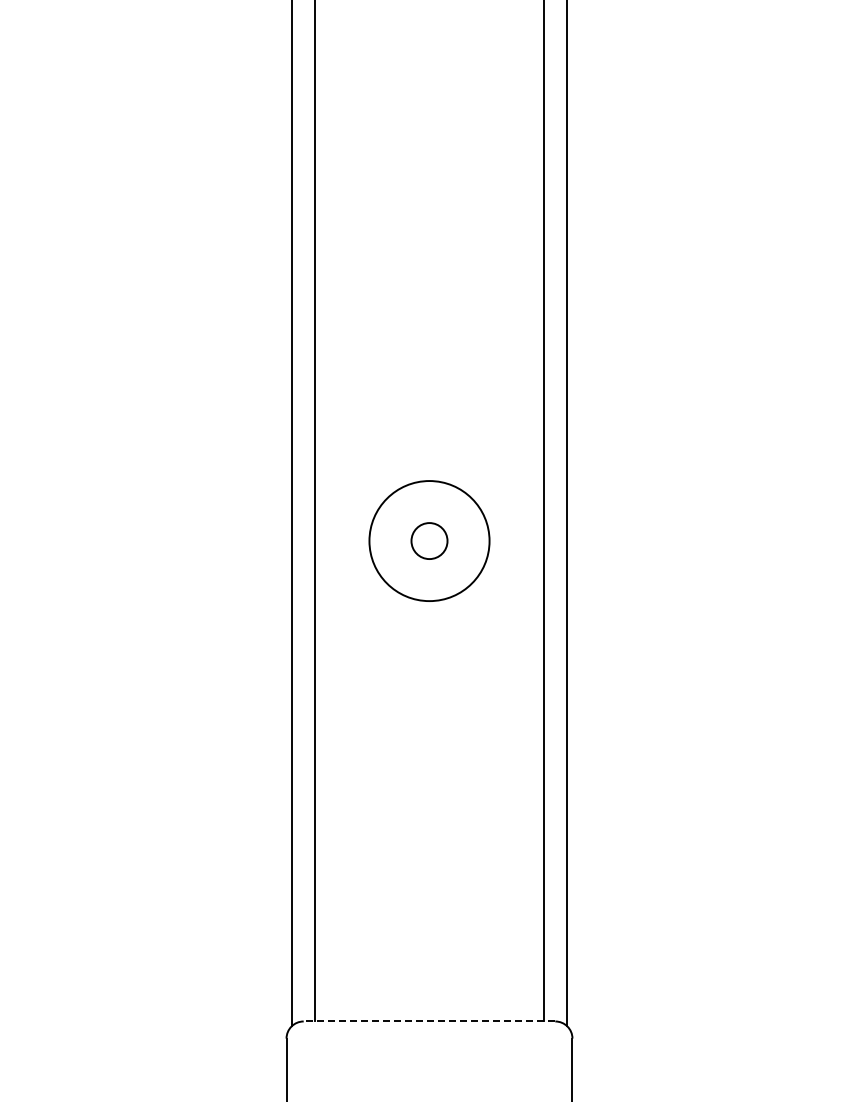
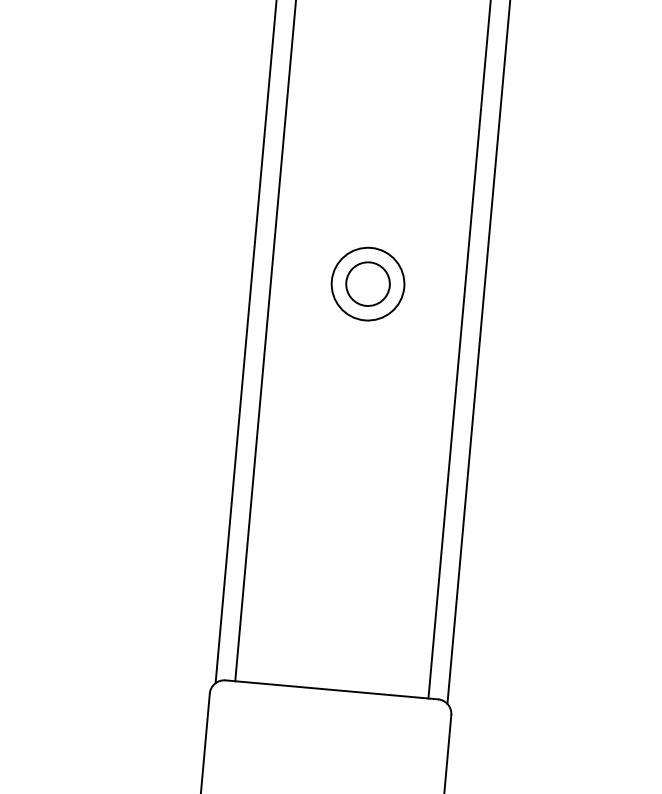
circle: (429, 540) -> (368, 283), size x0.71
circle: (429, 540) -> (368, 283), size x1.43
line: (429, 1021) -> (331, 689), dashed -> solid

